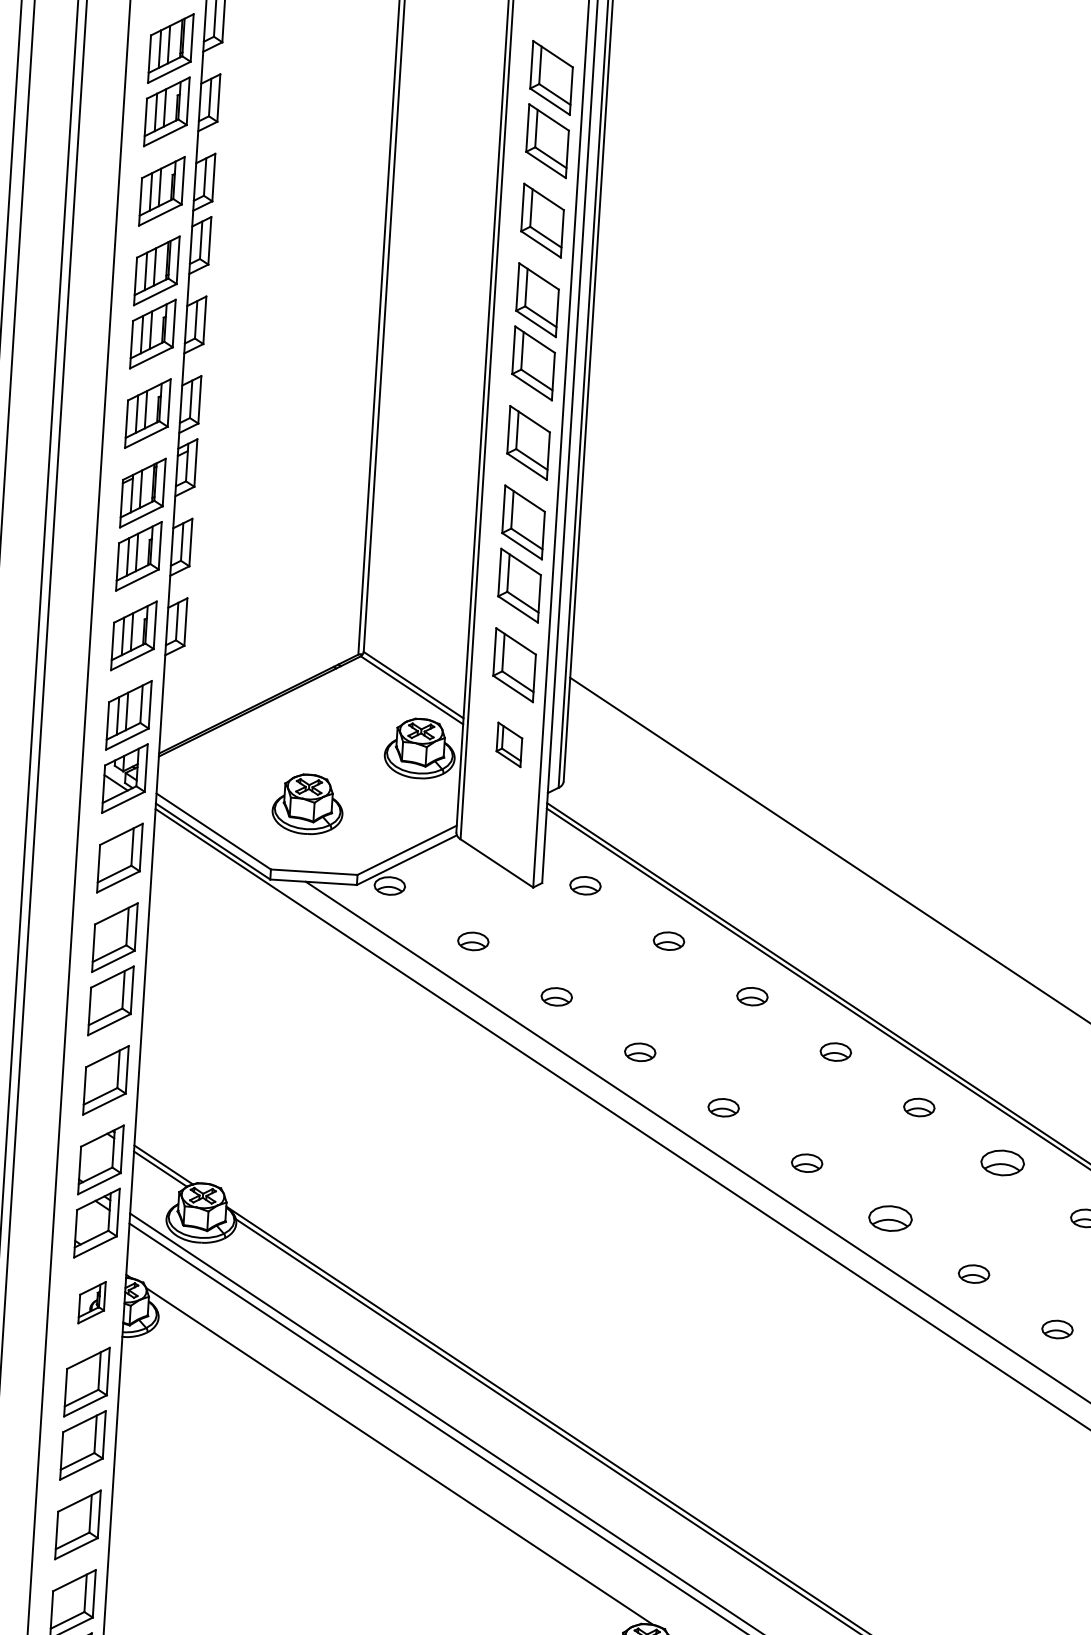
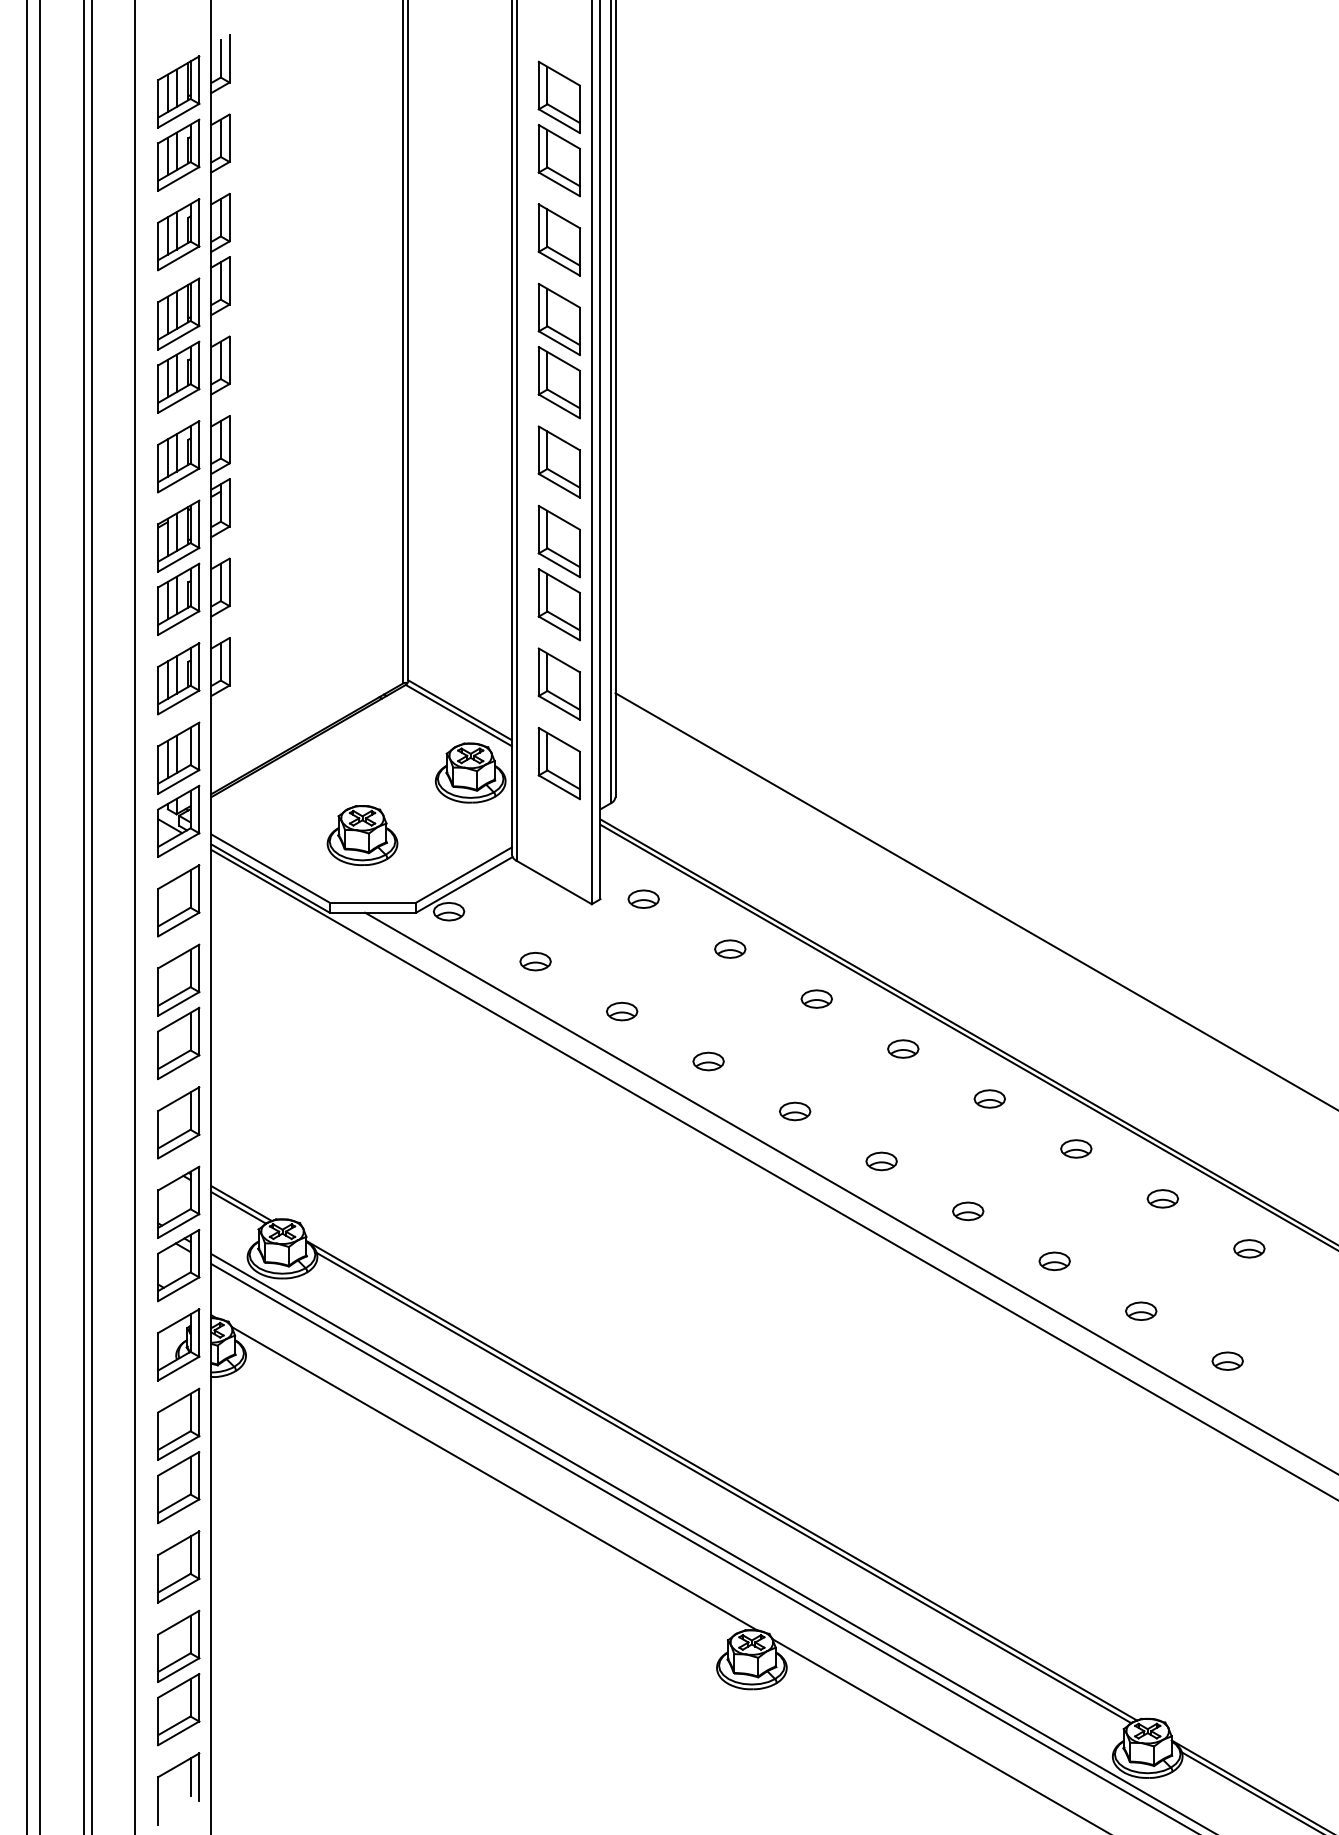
part: (508, 744) -> (558, 763), size x1.67
part: (1002, 1162) -> (1076, 1148), size x0.71
part: (890, 1218) -> (968, 1211), size x0.71
part: (91, 1302) -> (178, 1344), size x1.67

